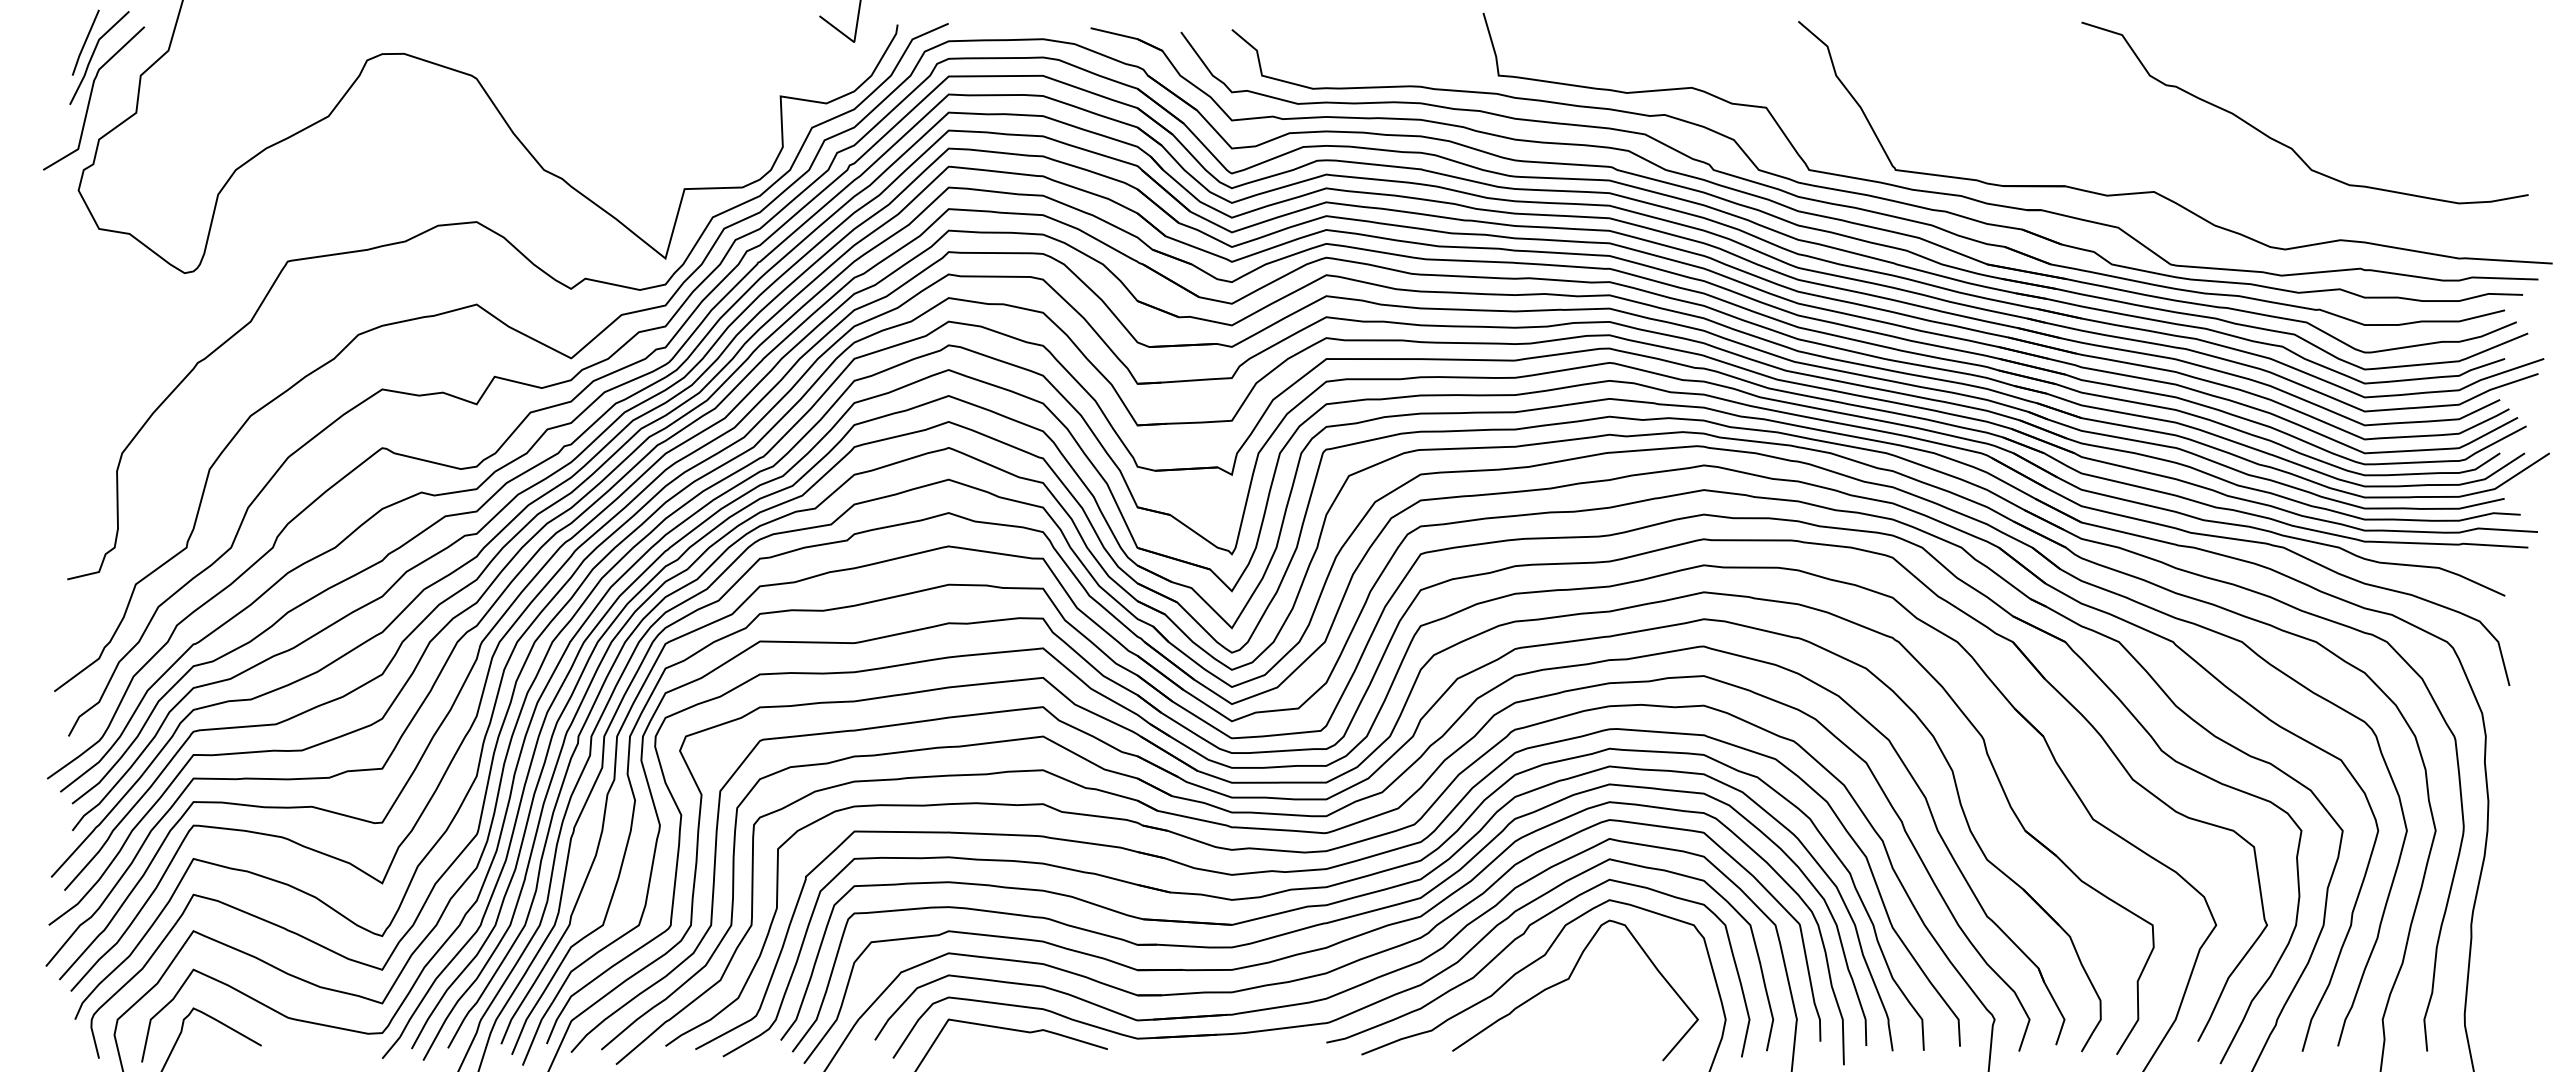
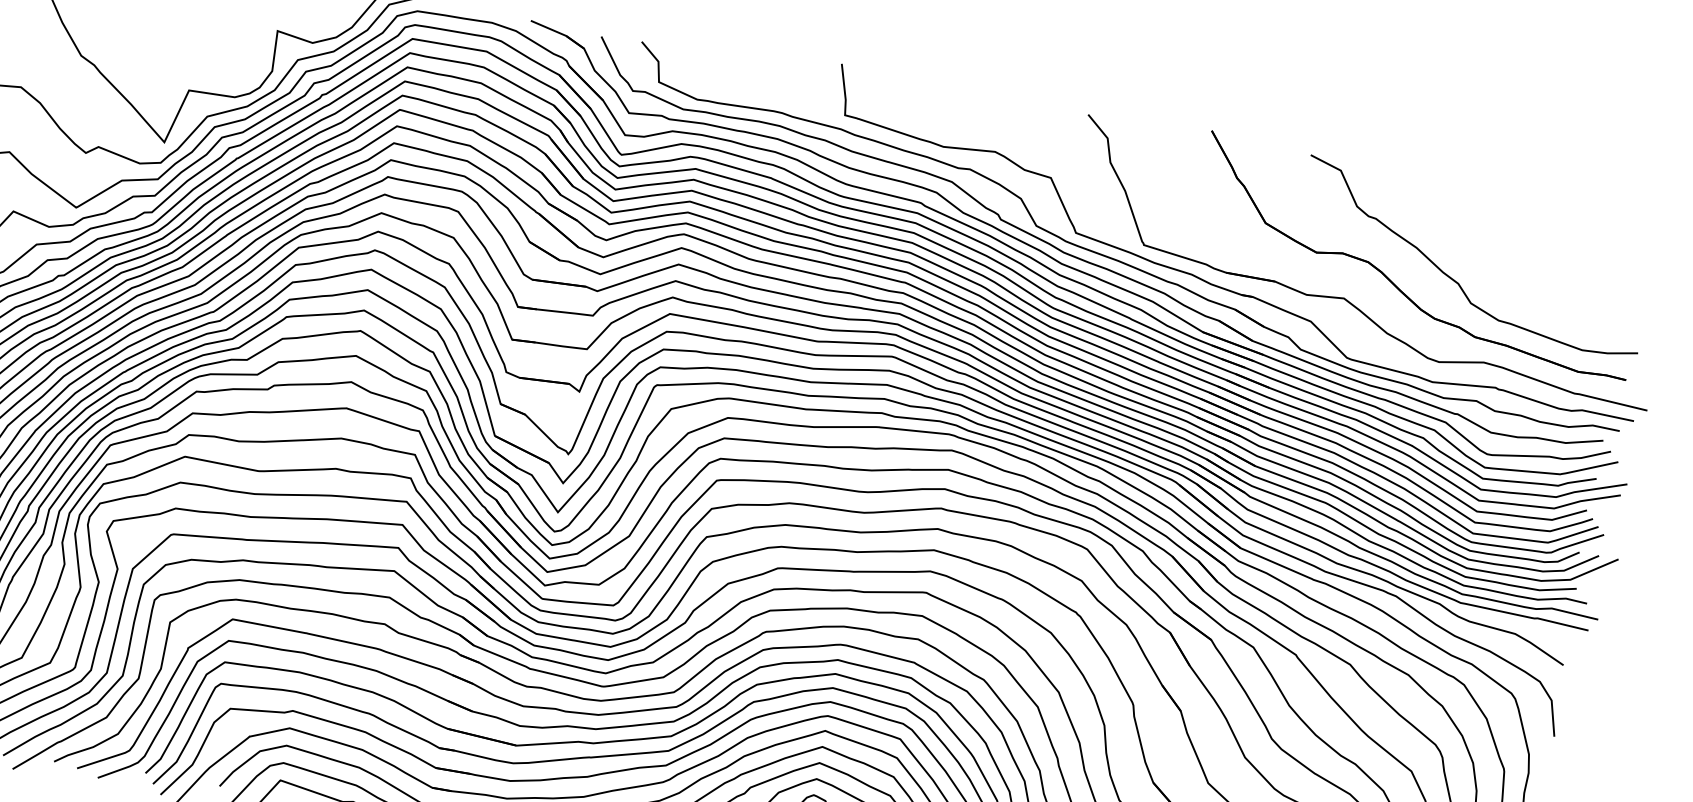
part: (2211, 161) -> (1393, 282), added

